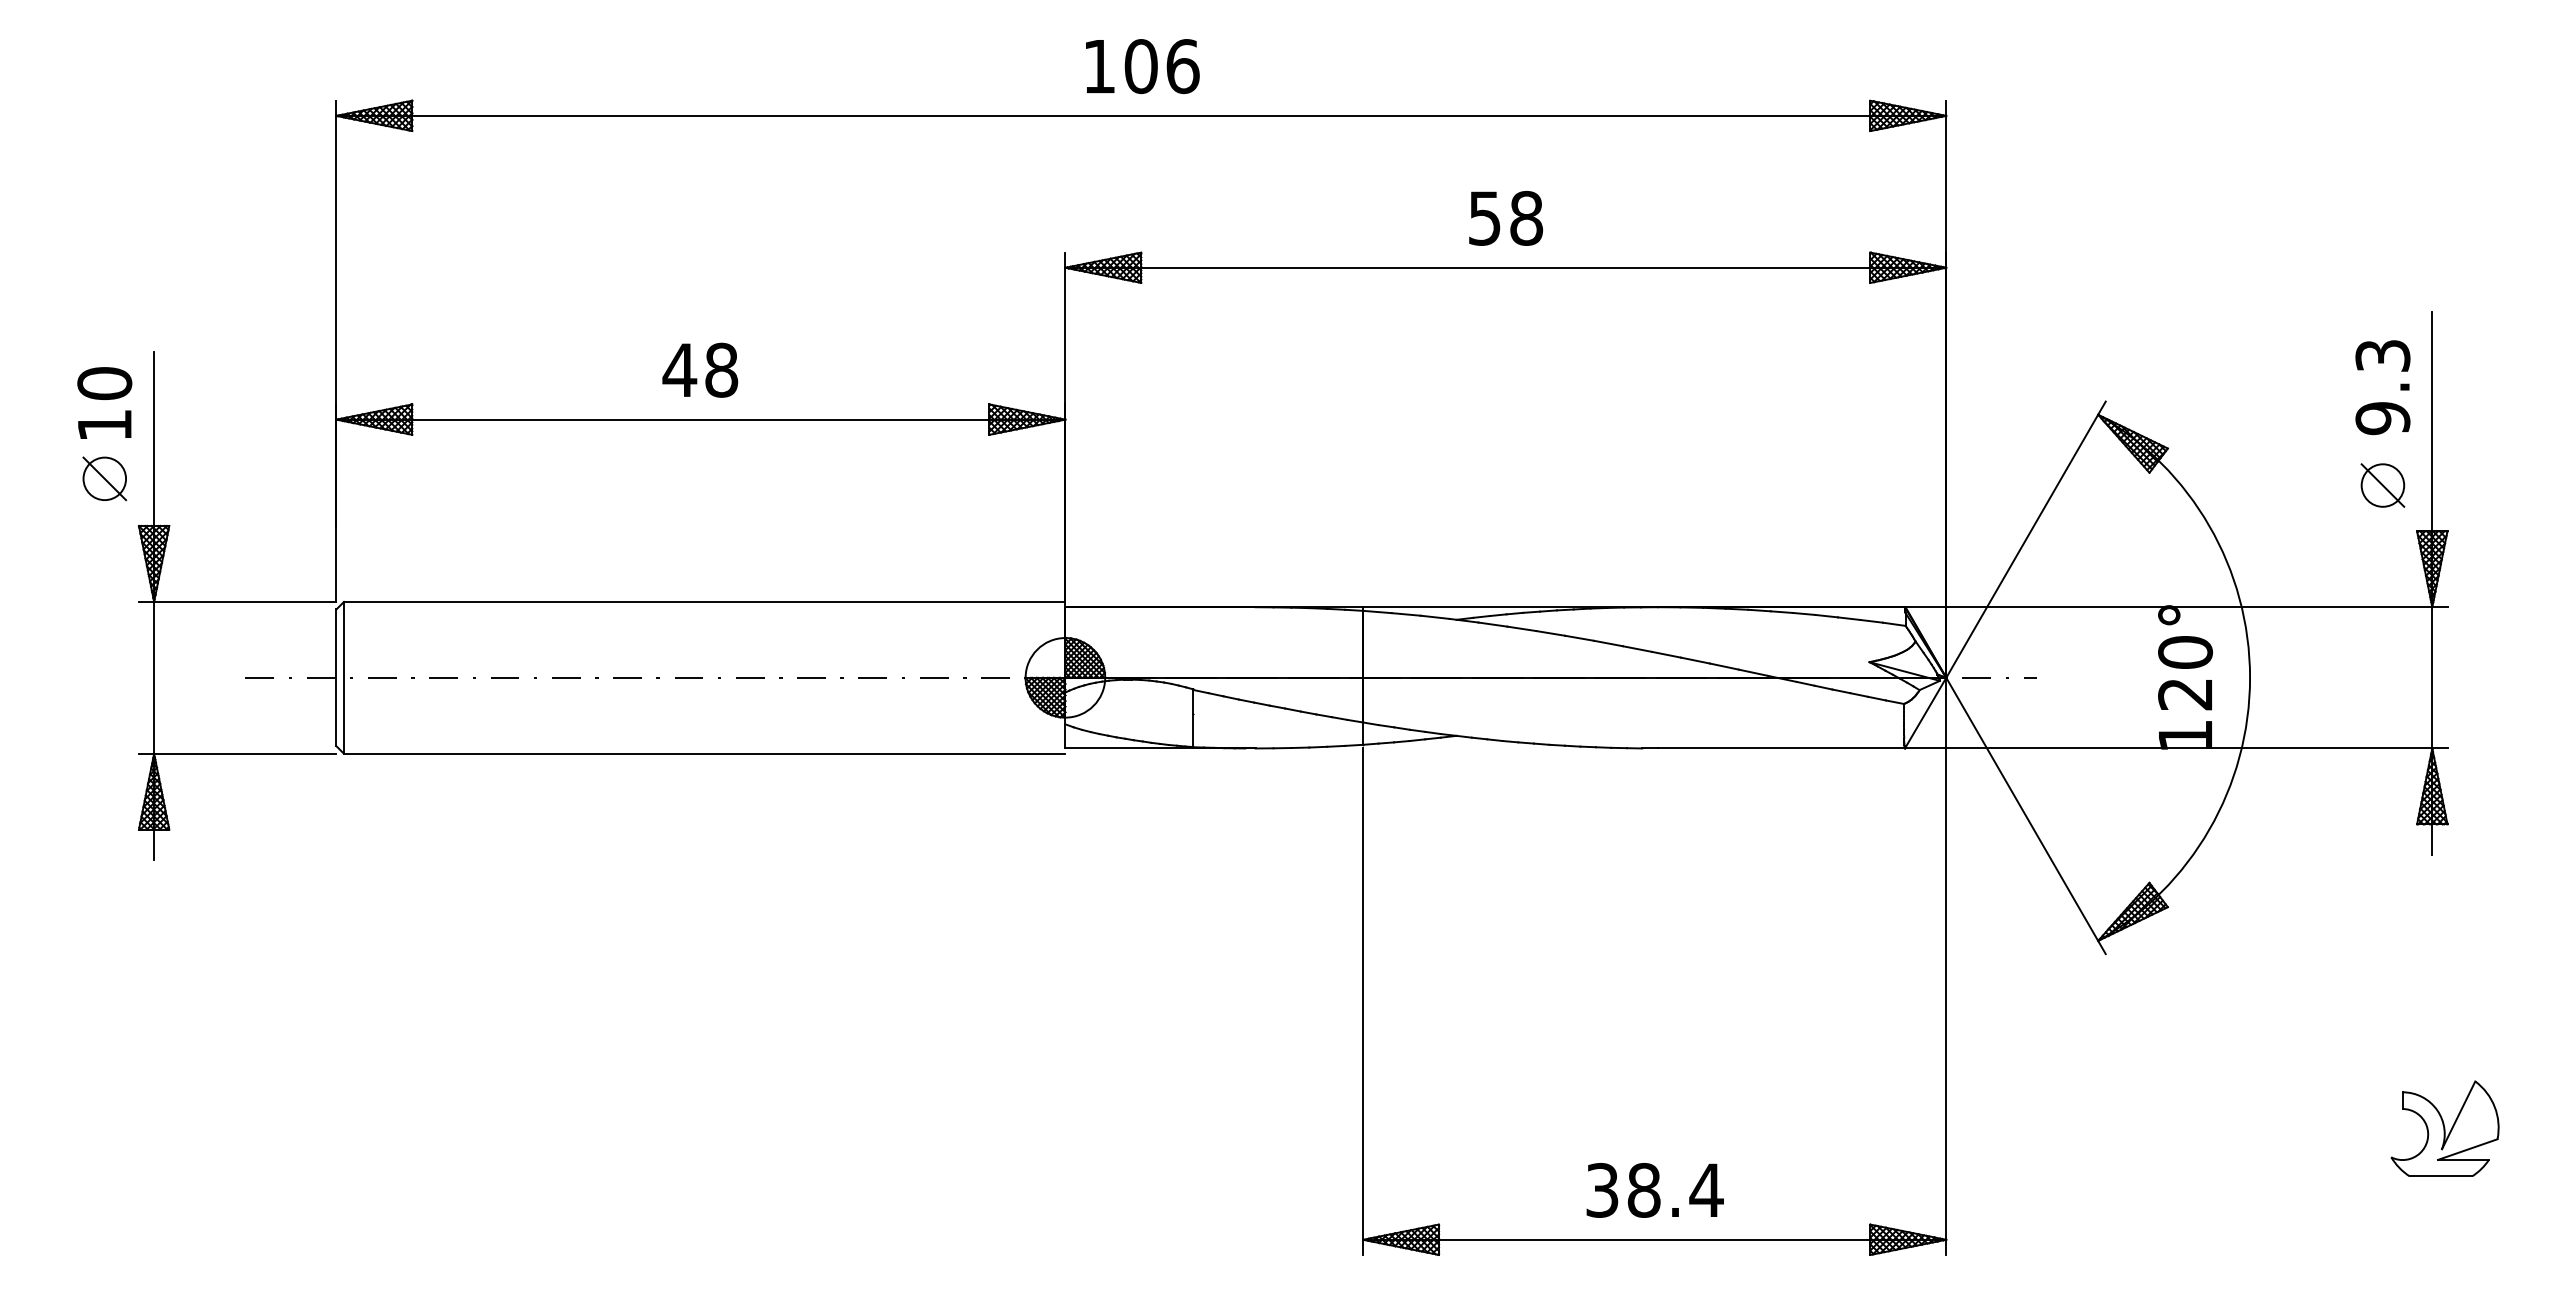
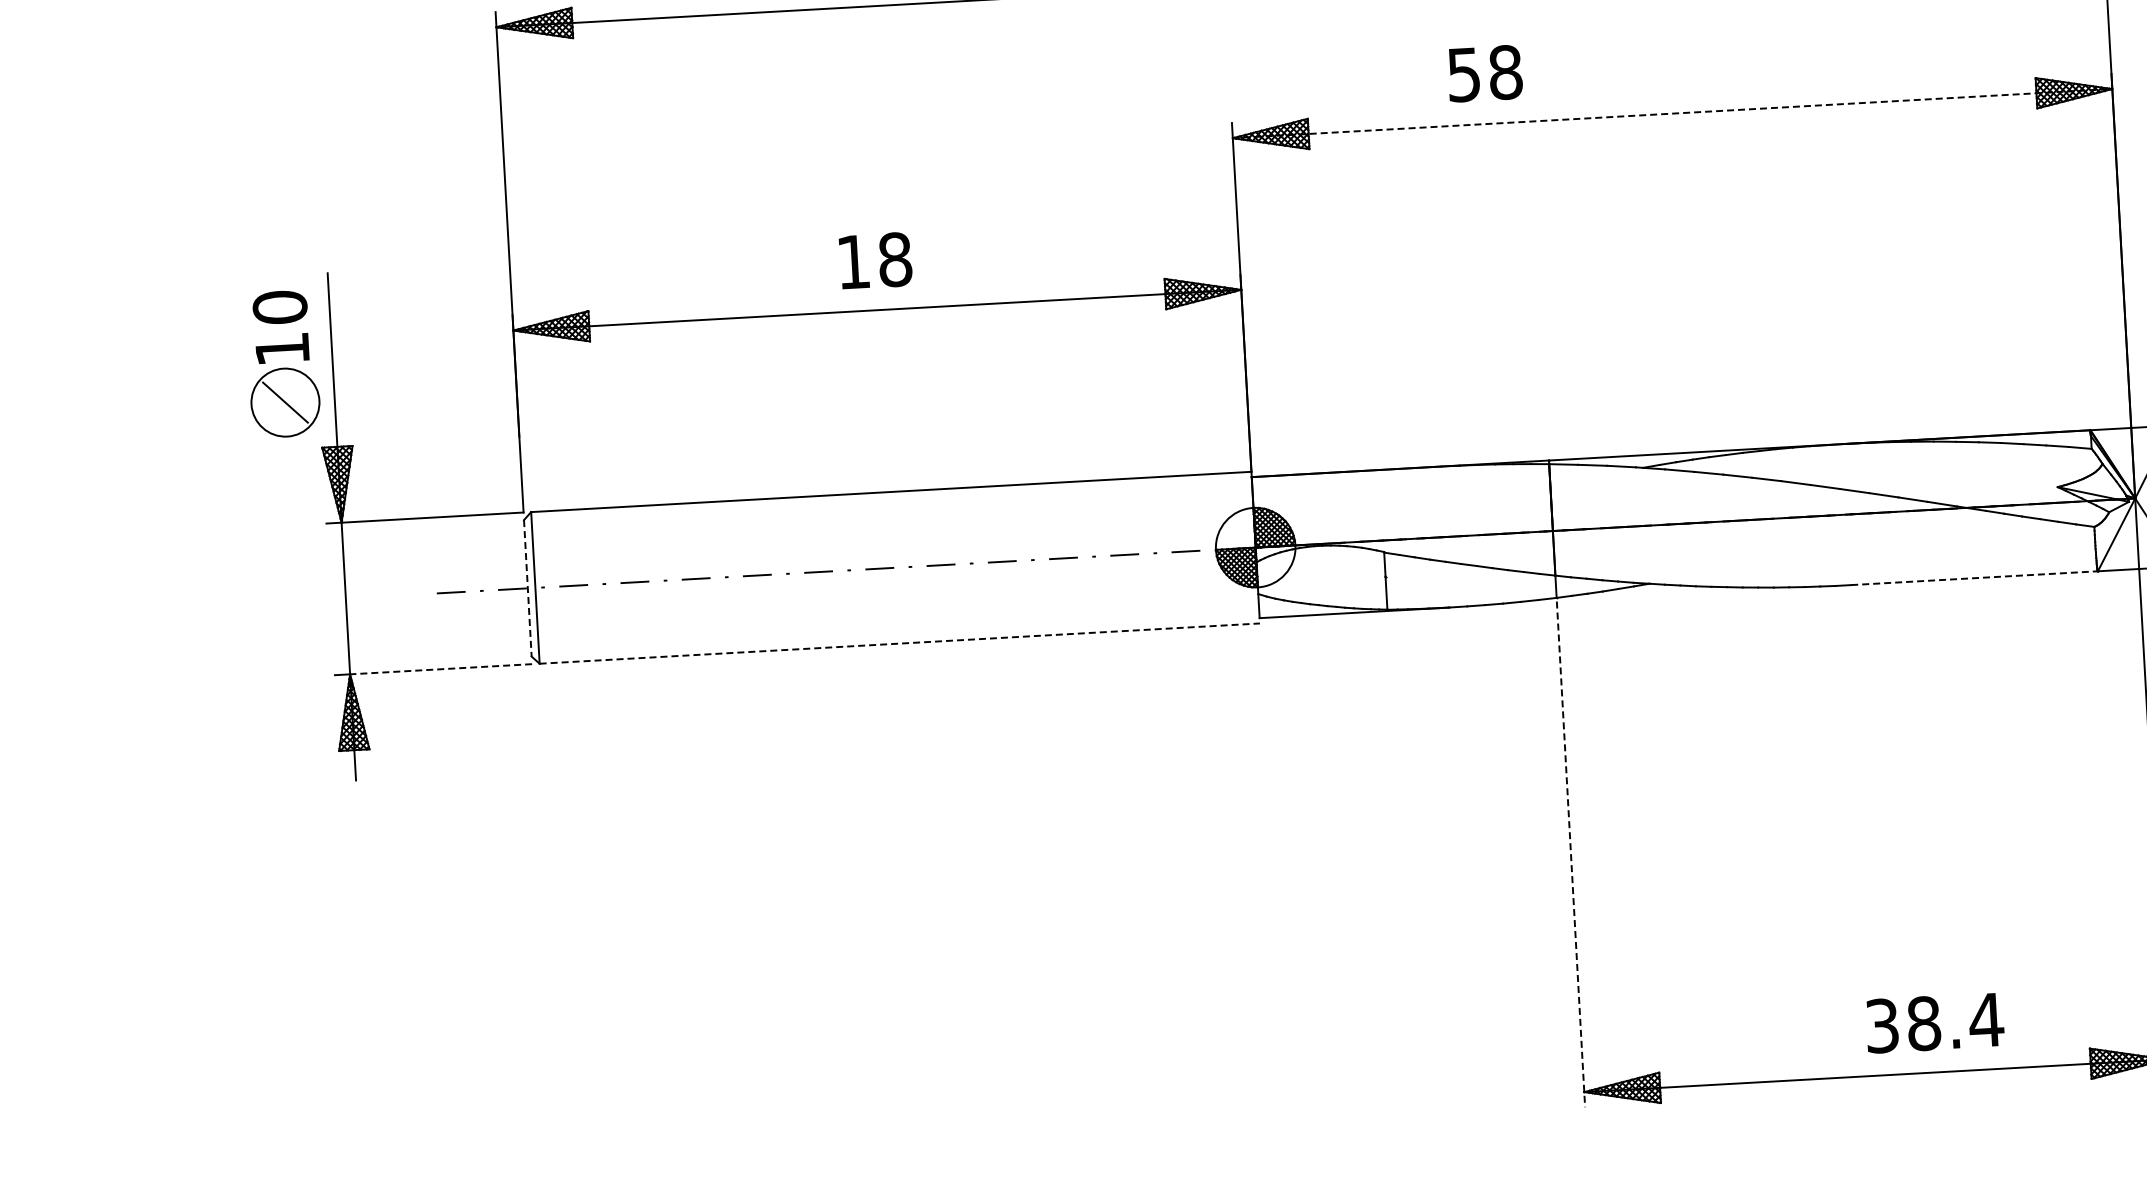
text: (1506, 218) -> (1485, 73), moved
line: (1506, 267) -> (1673, 113), solid -> dashed
text: (679, 369) -> (853, 261), 48 -> 18
circle: (104, 478) -> (285, 402), size x1.6
line: (336, 678) -> (527, 589), solid -> dashed
line: (1781, 748) -> (1974, 578), solid -> dashed
line: (244, 753) -> (440, 669), solid -> dashed
line: (704, 753) -> (899, 643), solid -> dashed
line: (1363, 1002) -> (1571, 855), solid -> dashed
text: (1654, 1190) -> (1934, 1023), moved

